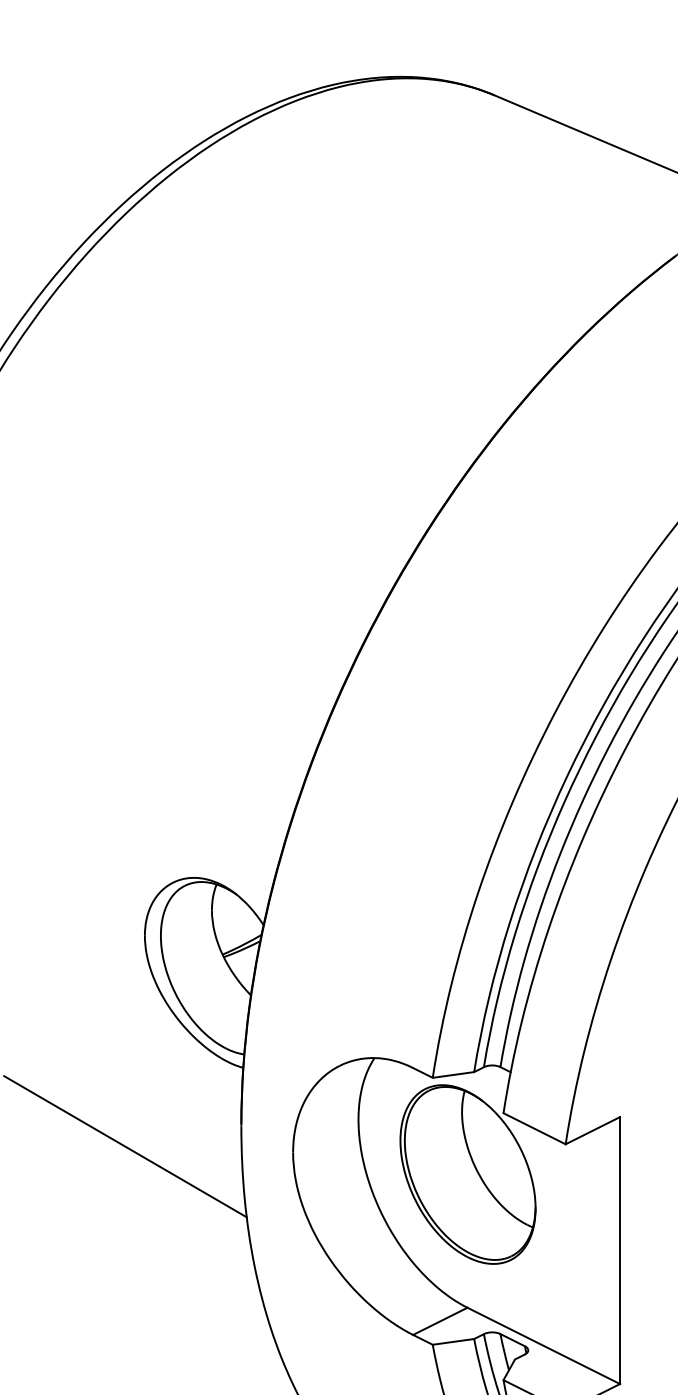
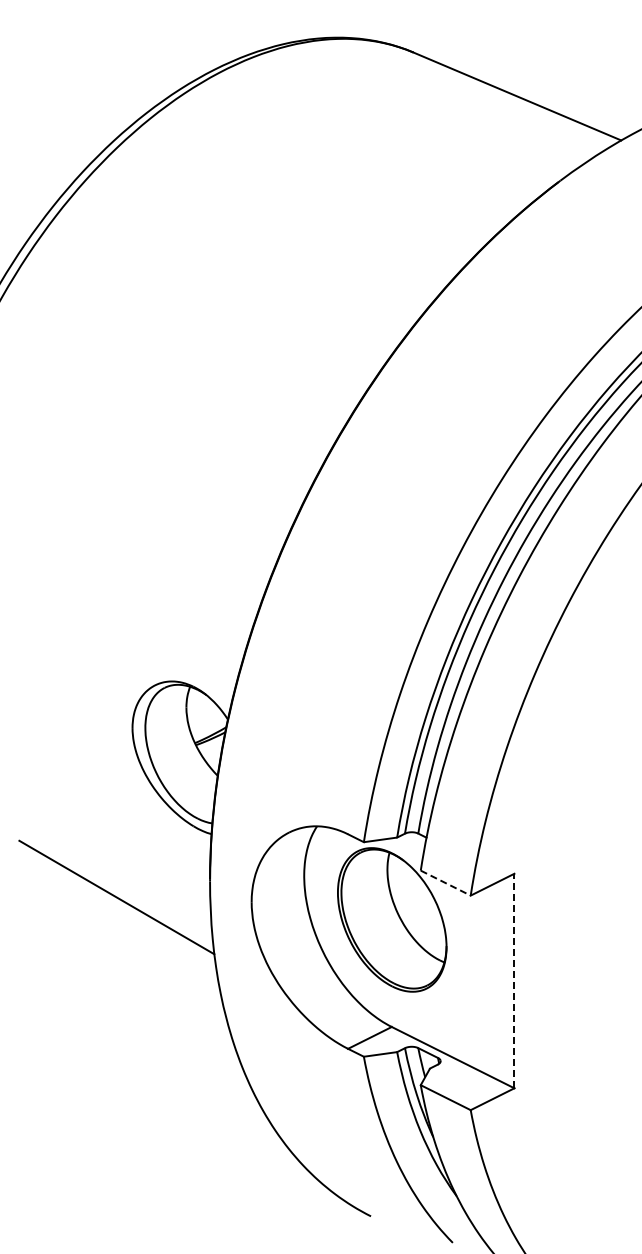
line: (534, 1129) -> (445, 883), solid -> dashed
line: (620, 1249) -> (514, 980), solid -> dashed

